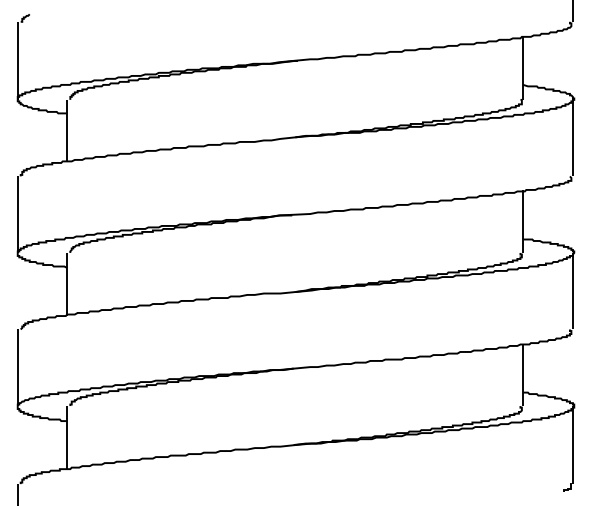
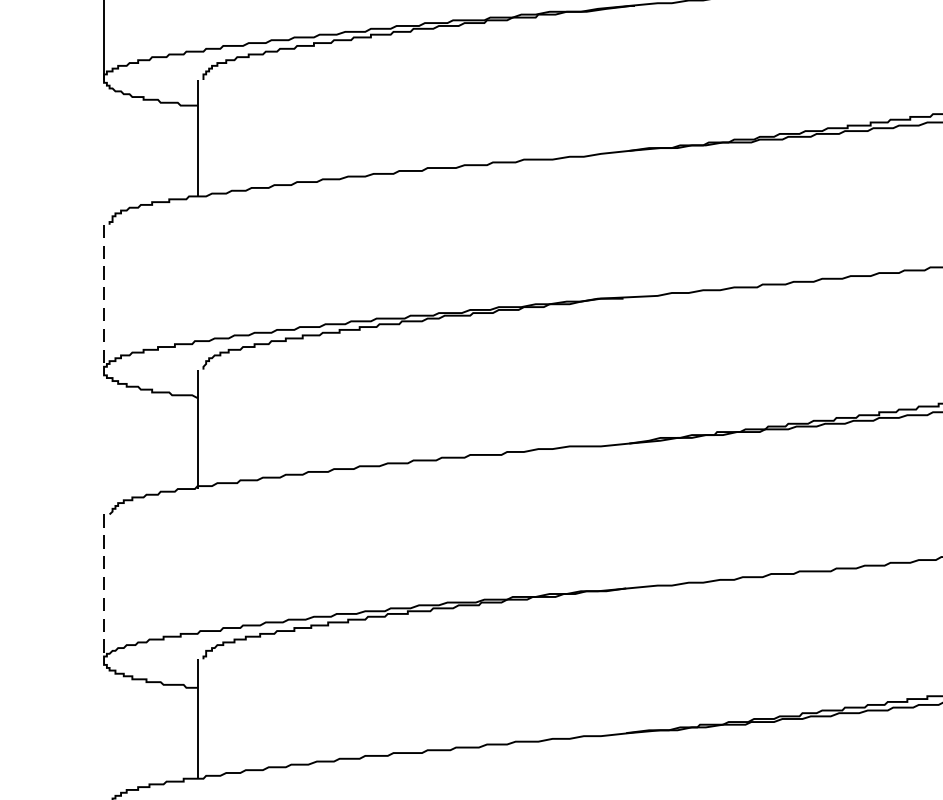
line: (17, 215) -> (103, 298), solid -> dashed
line: (17, 368) -> (103, 588), solid -> dashed

